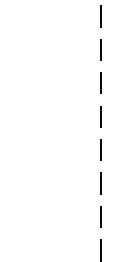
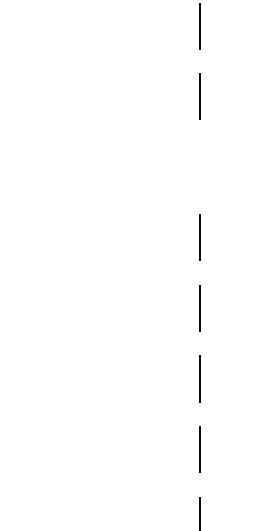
line: (100, 82) -> (198, 165), removed

